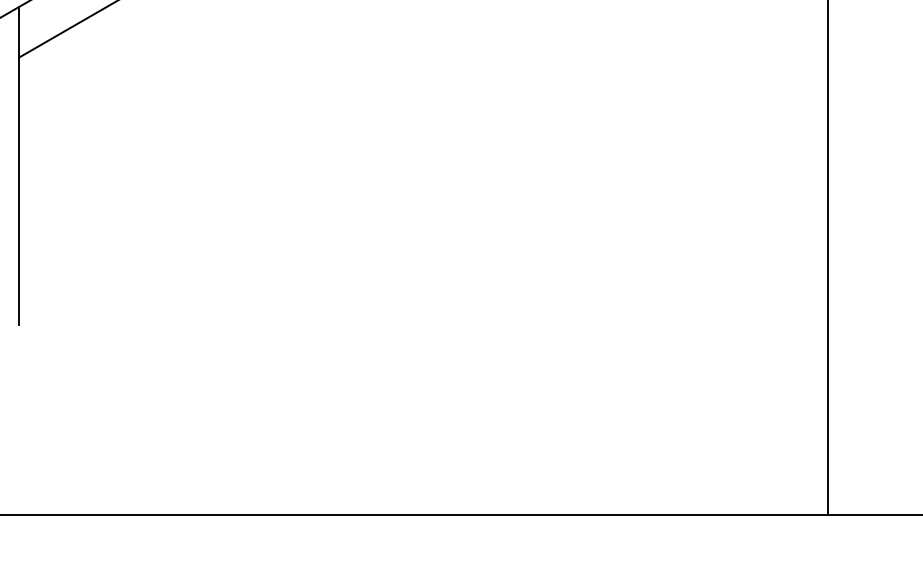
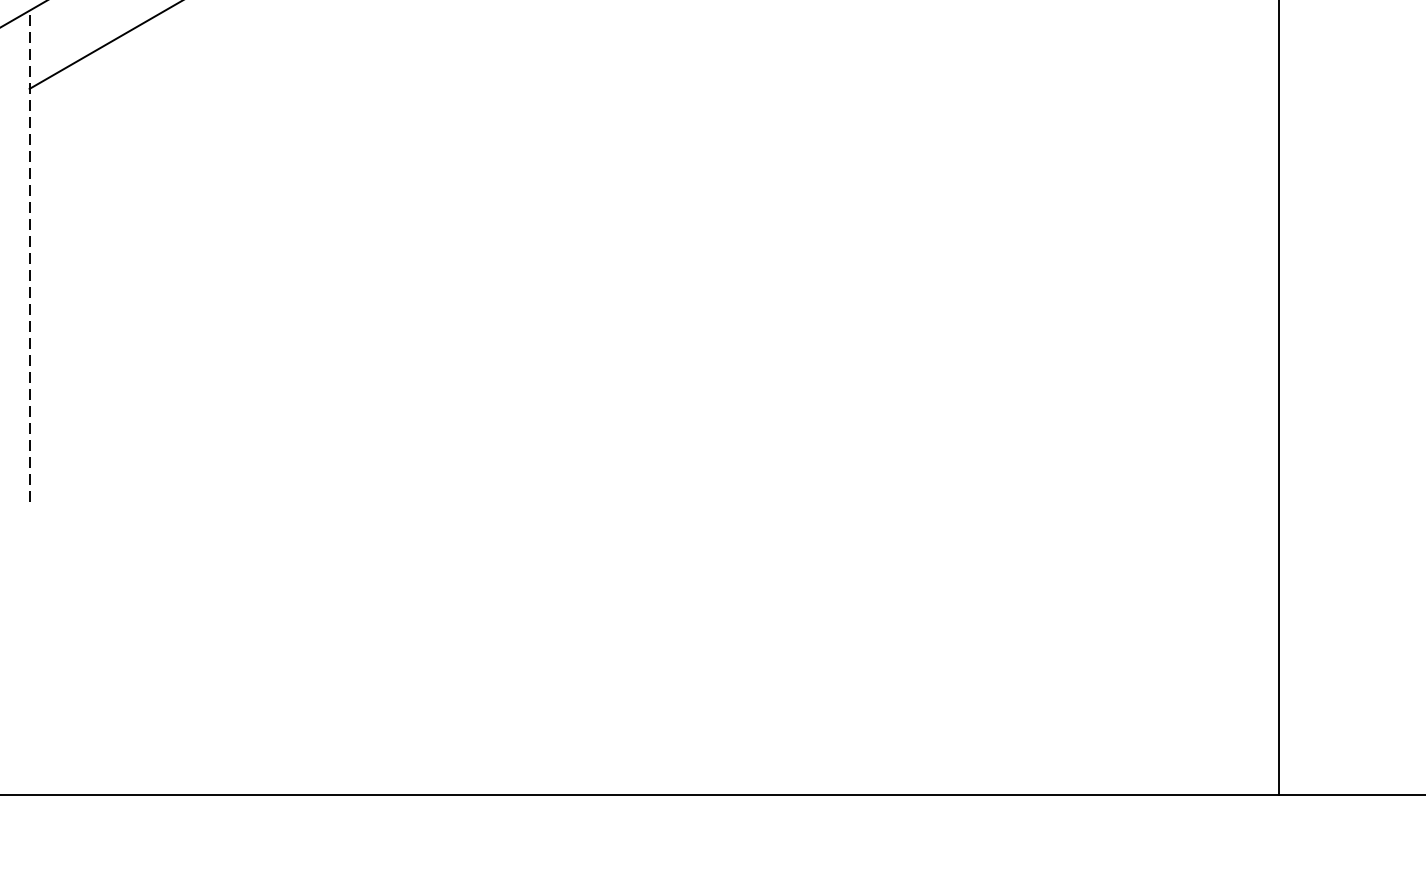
line: (19, 165) -> (30, 255), solid -> dashed

